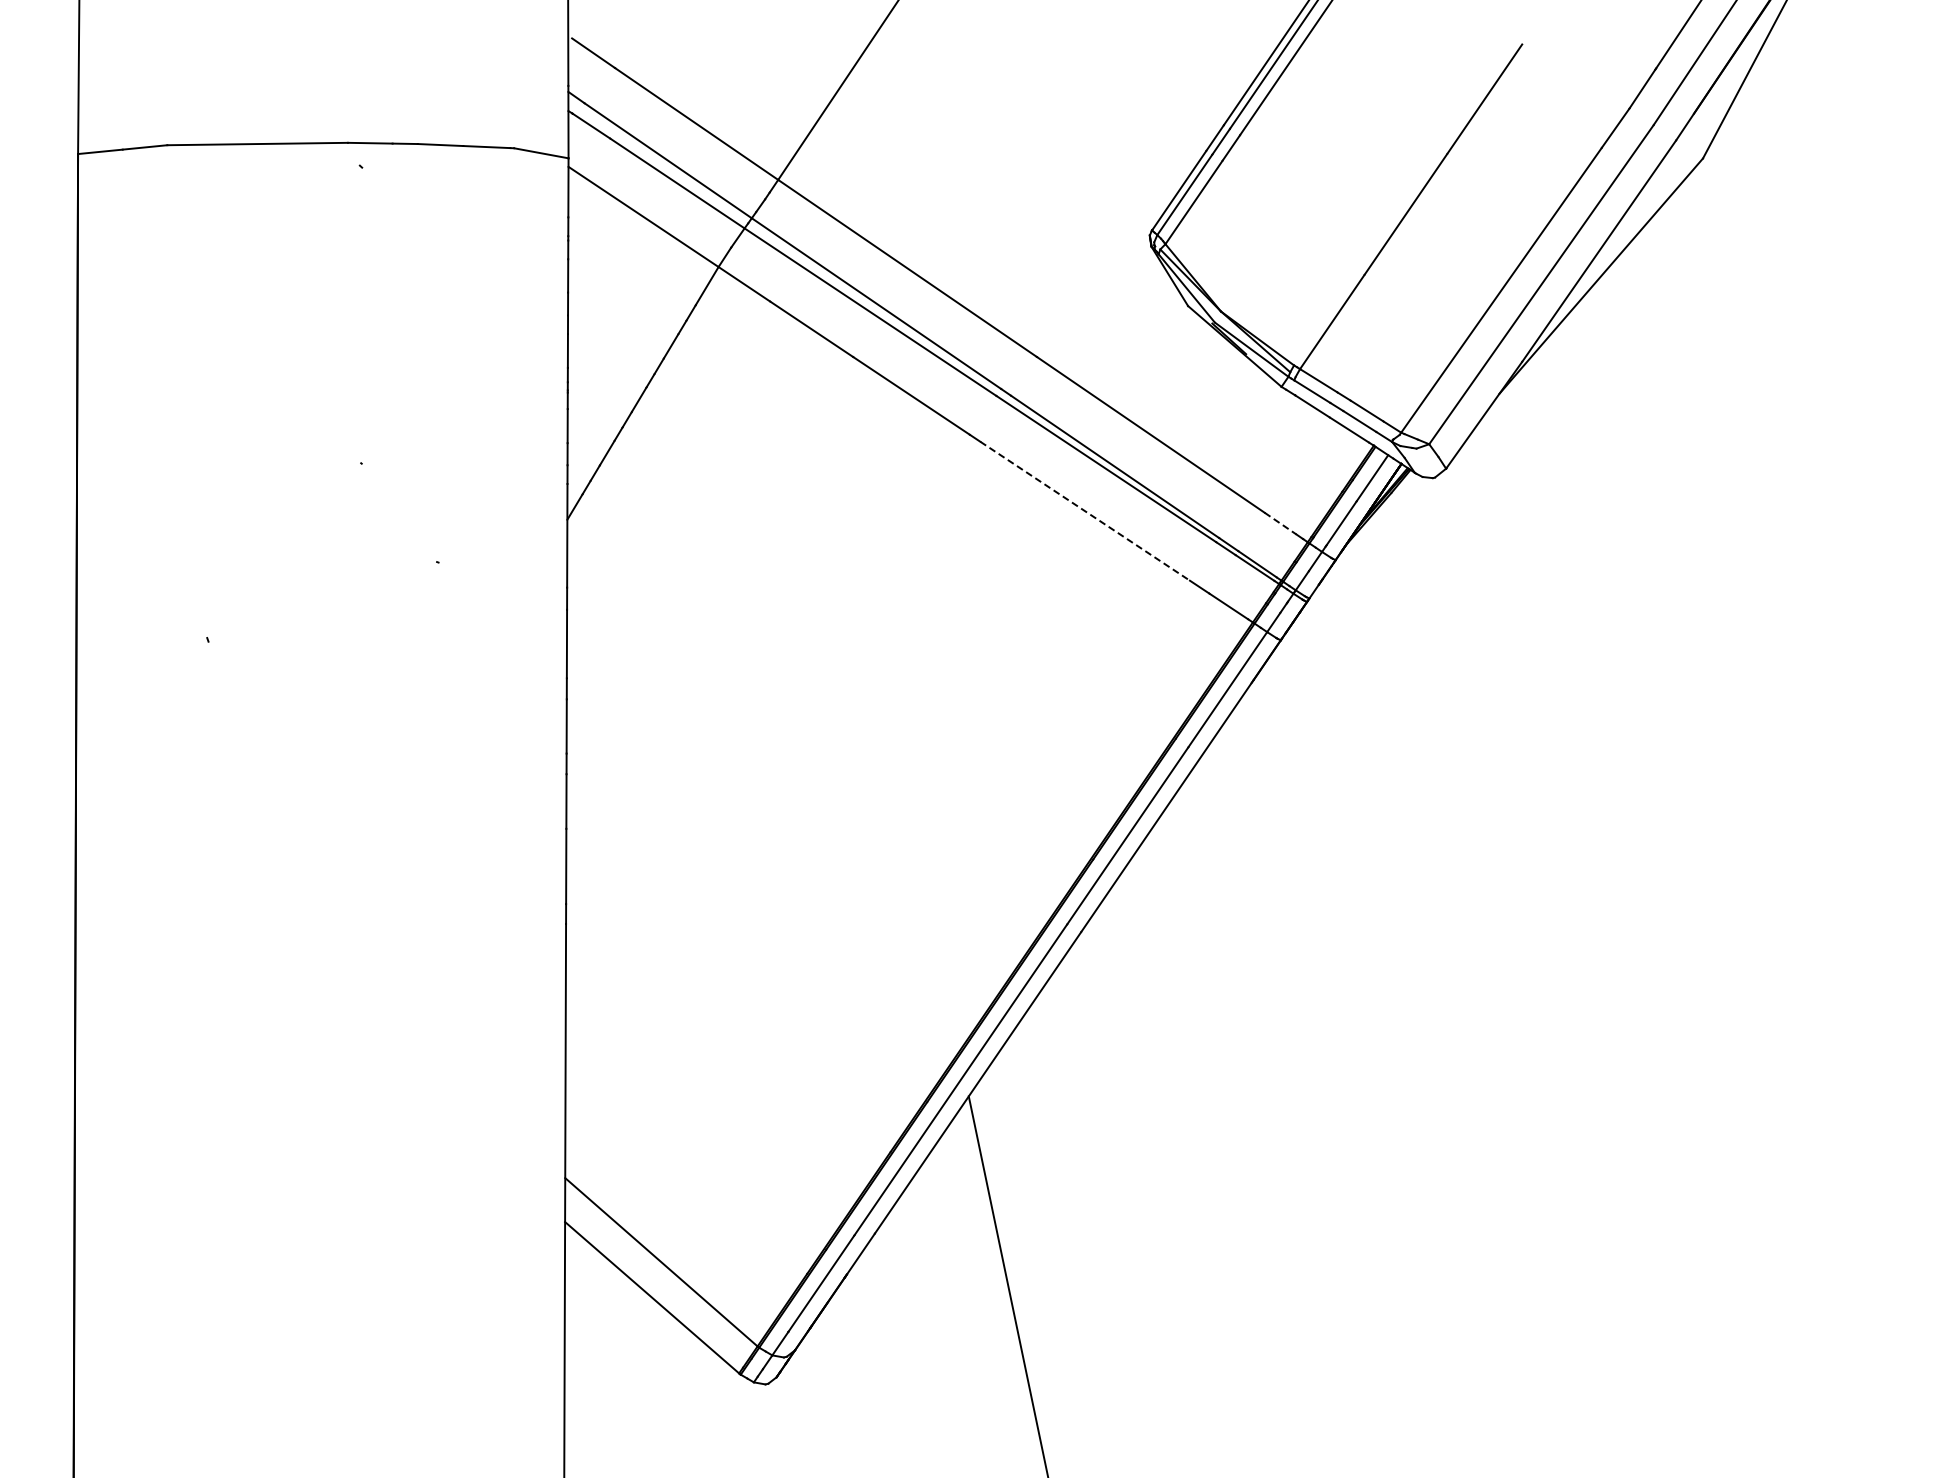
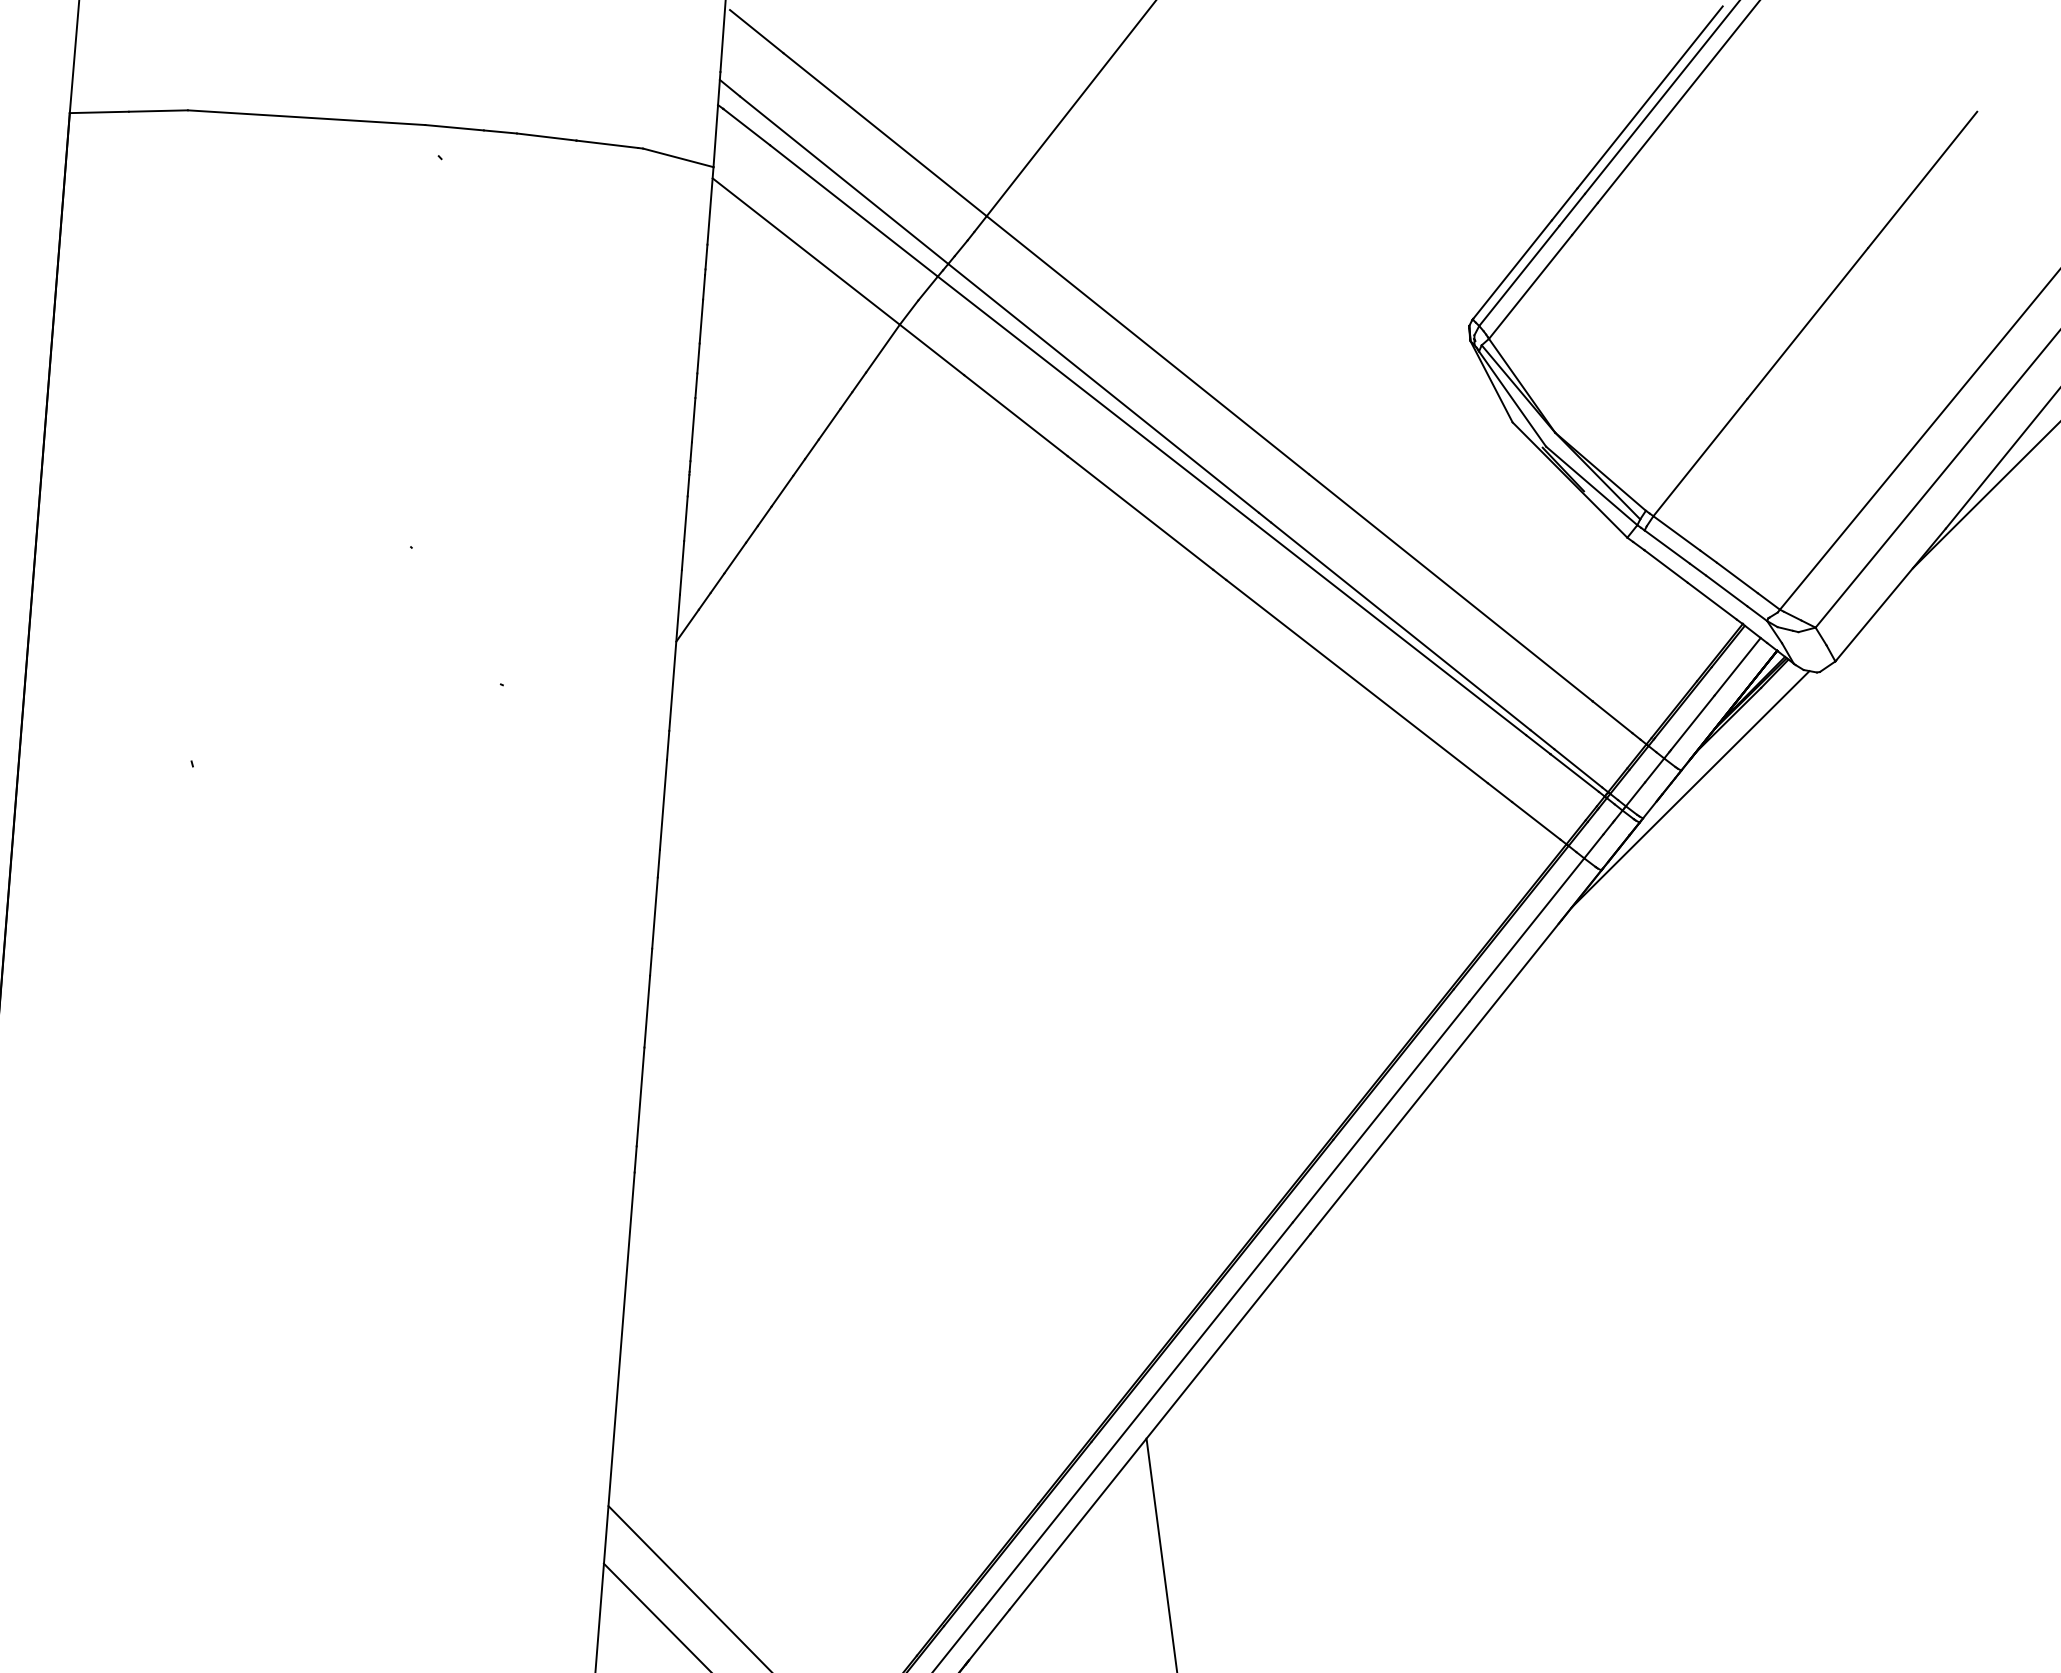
line: (1085, 511) -> (1357, 682), dashed -> solid
line: (1281, 523) -> (1613, 717), dashed -> solid
line: (1343, 573) -> (1690, 788), added

